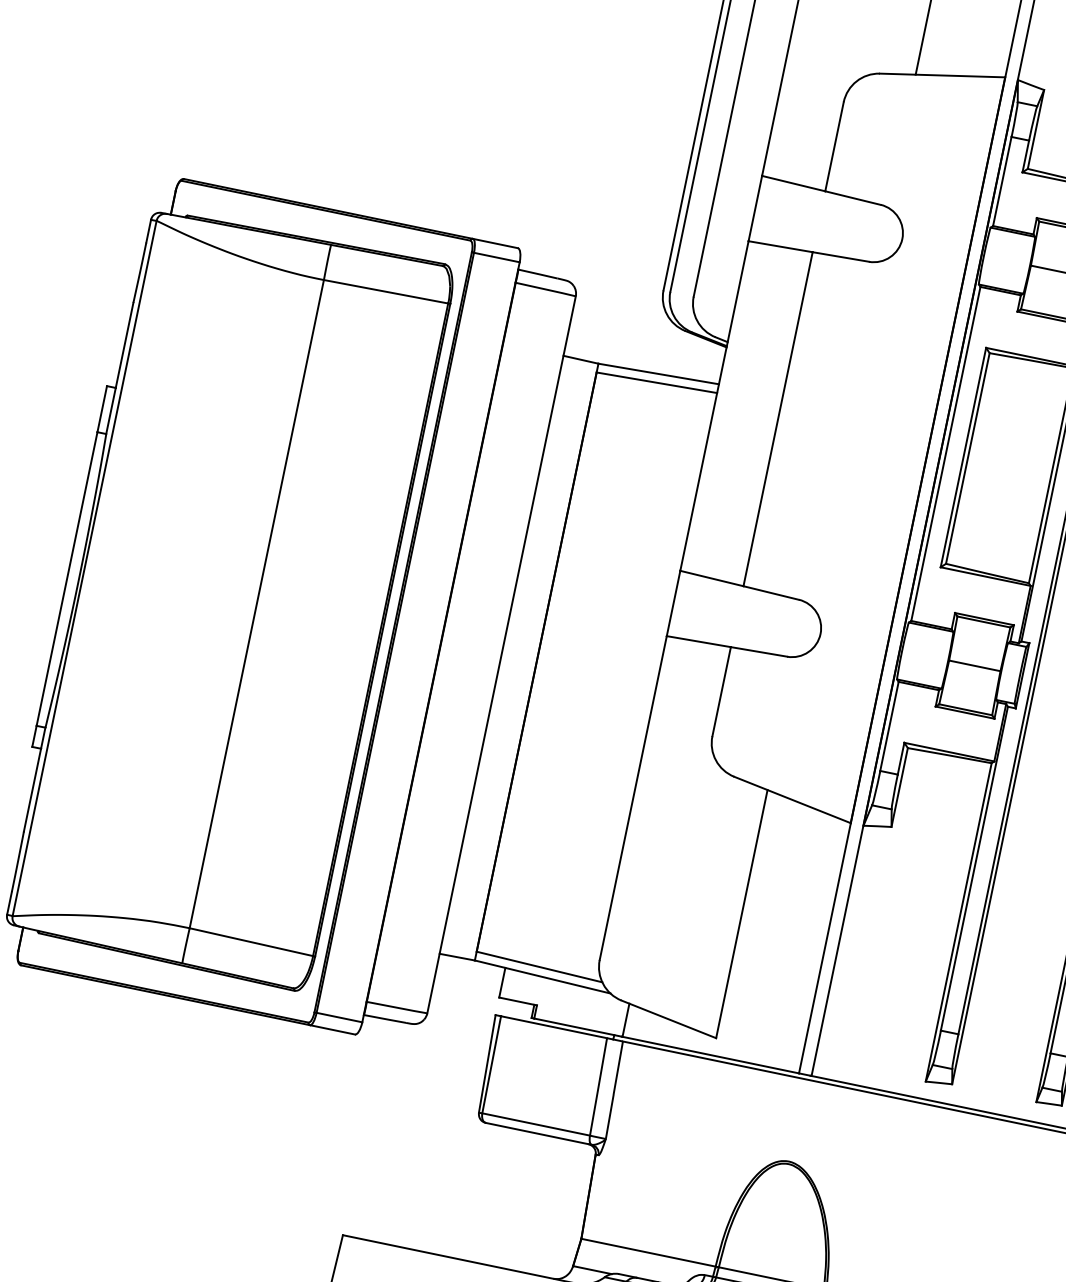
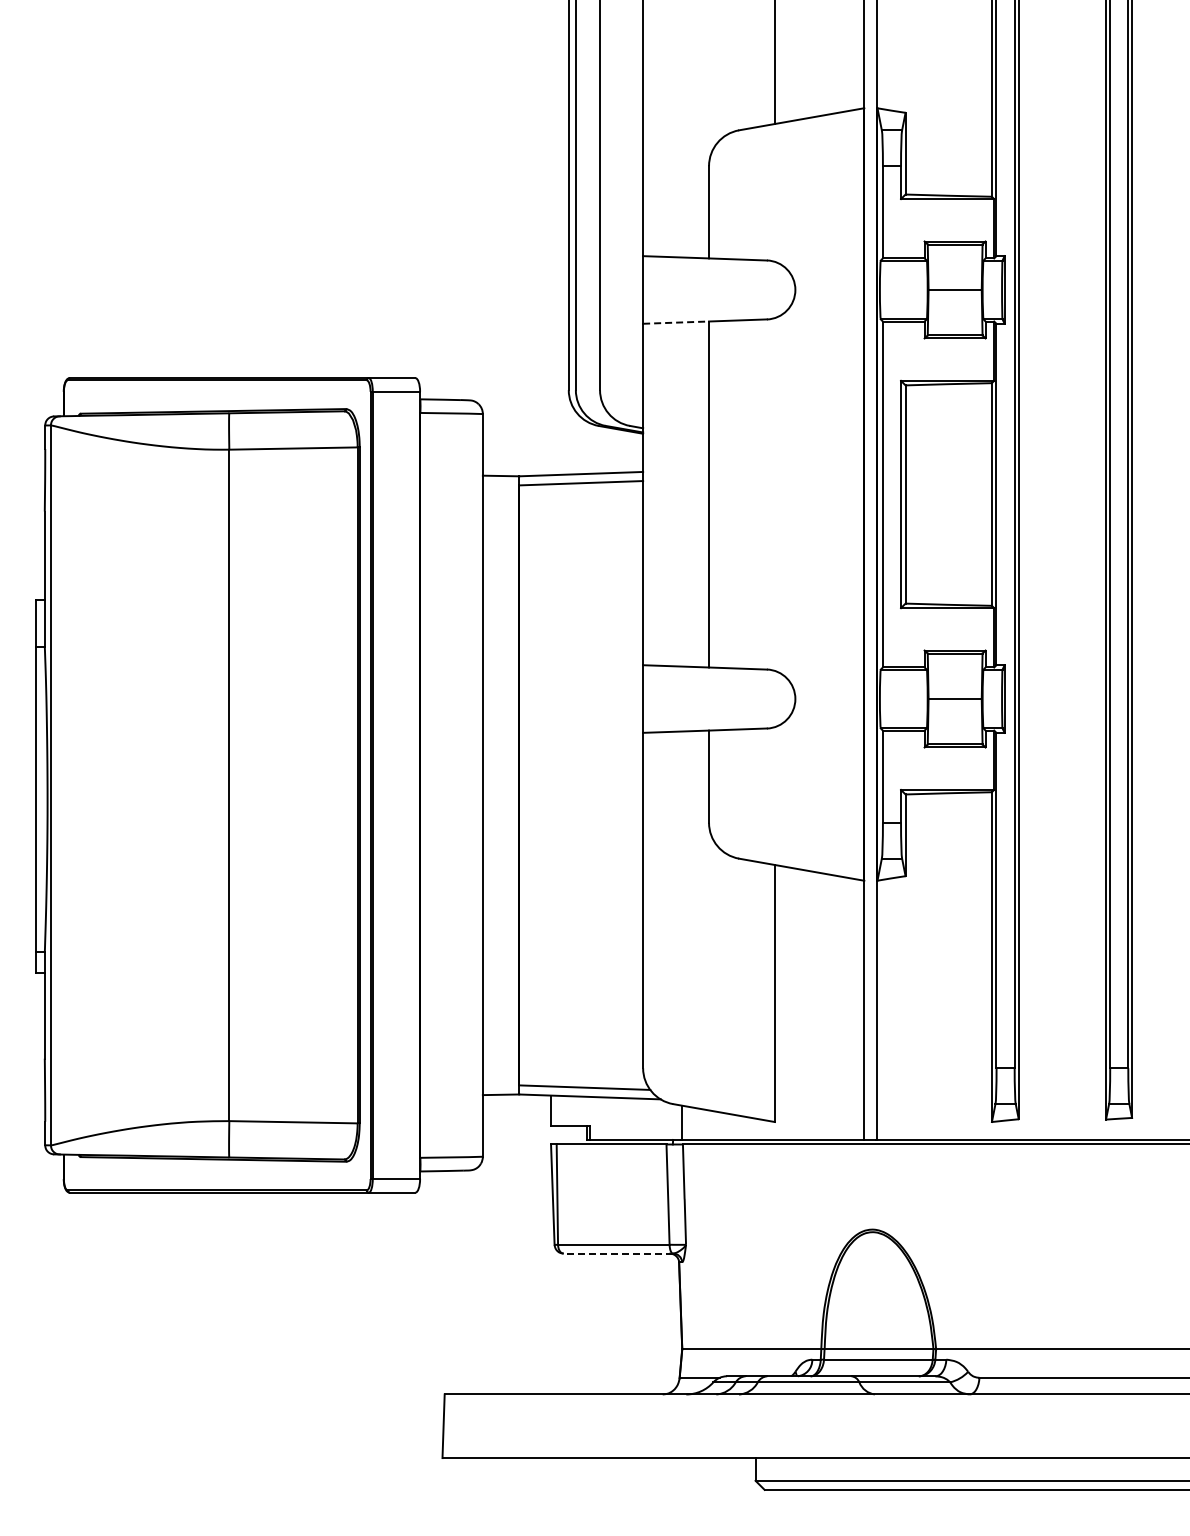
line: (781, 246) -> (676, 322), solid -> dashed
line: (538, 1133) -> (618, 1253), solid -> dashed

